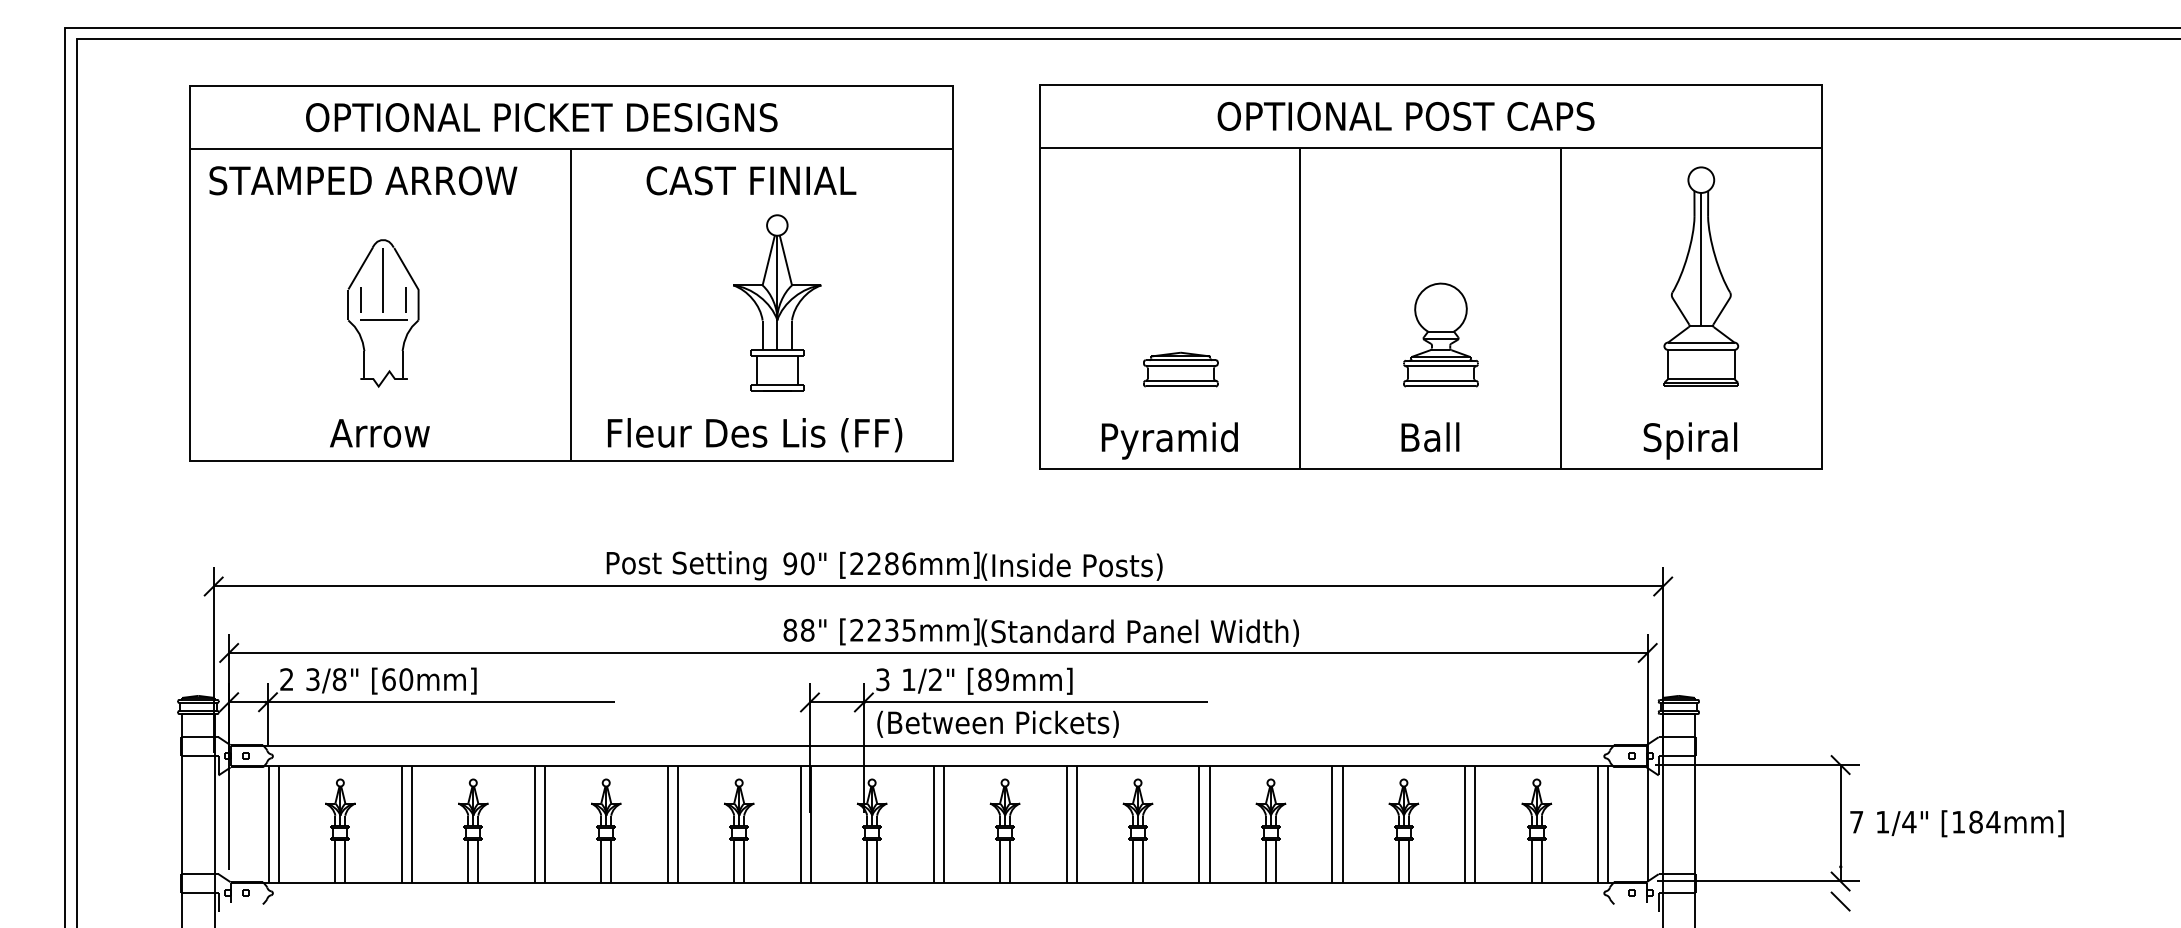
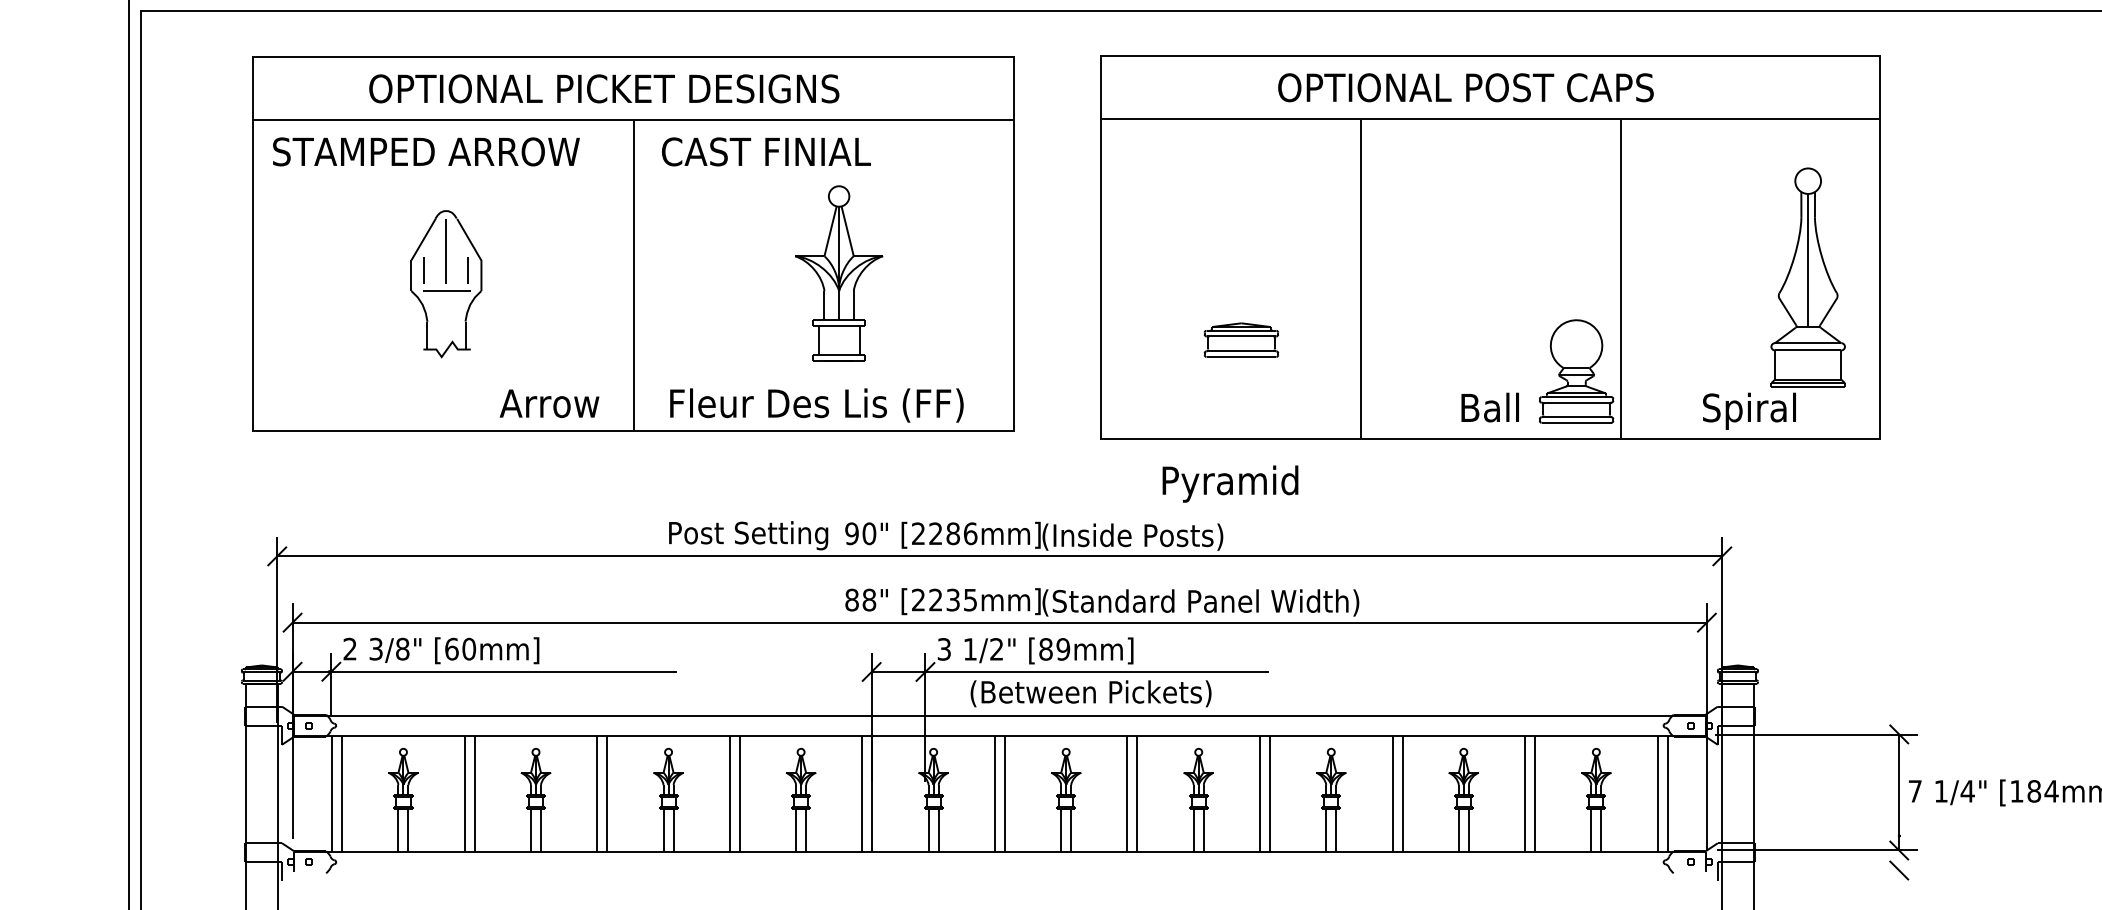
text: (751, 180) -> (766, 151), moved
part: (1701, 276) -> (1808, 277), moved
part: (1440, 334) -> (1576, 370), moved
text: (379, 433) -> (549, 403), moved
text: (1169, 440) -> (1230, 483), moved
text: (997, 723) -> (1090, 692), moved

